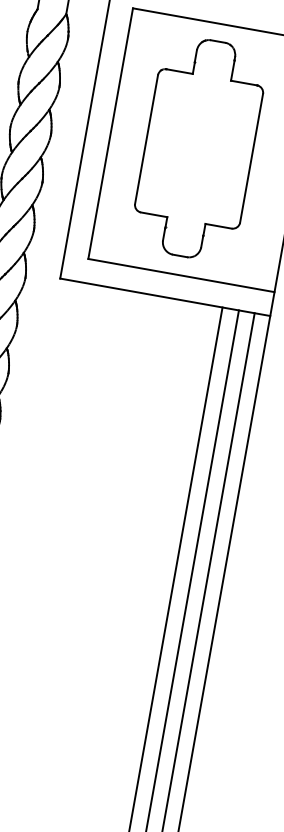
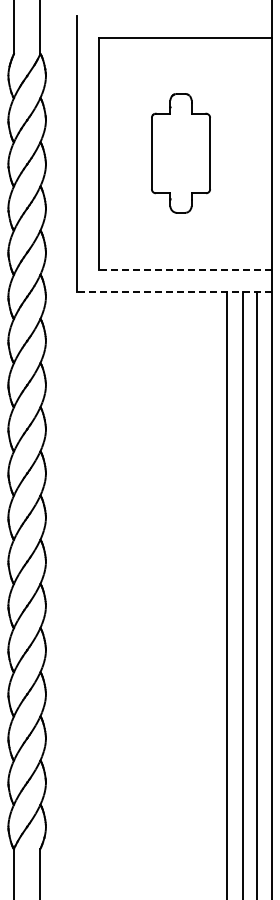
part: (198, 148) -> (180, 153), size x0.6
line: (180, 274) -> (184, 269), solid -> dashed
line: (164, 296) -> (173, 291), solid -> dashed

